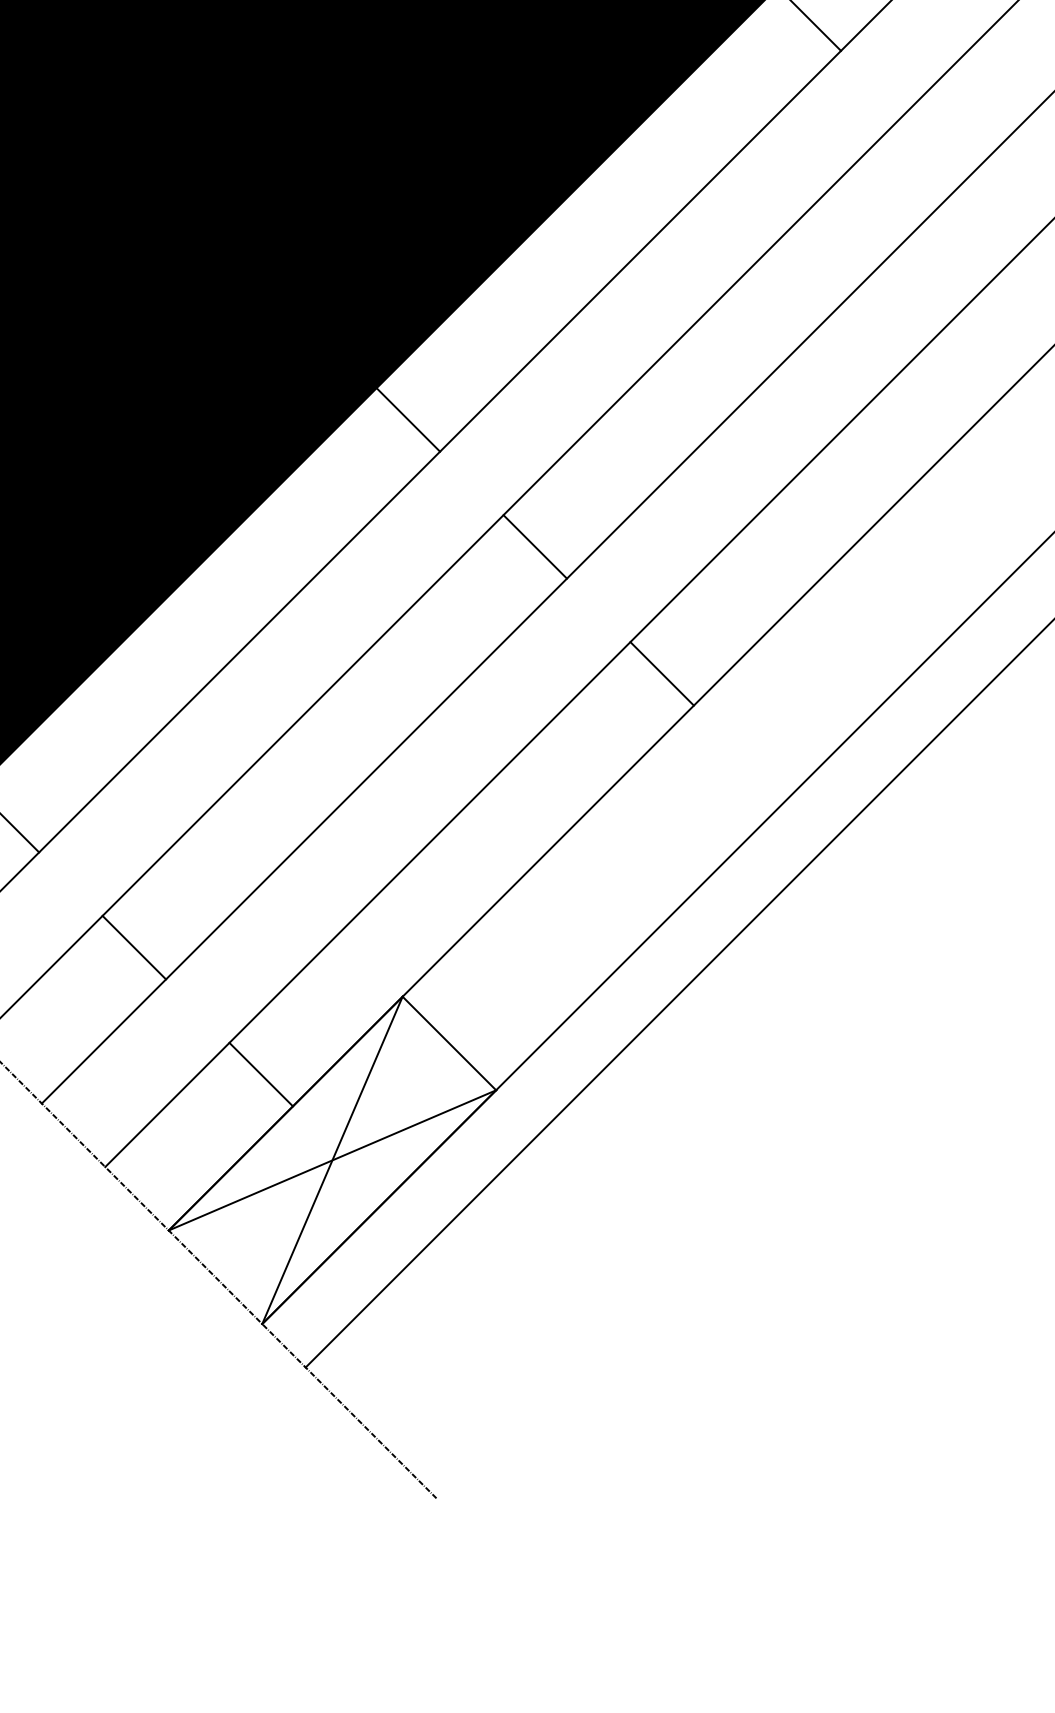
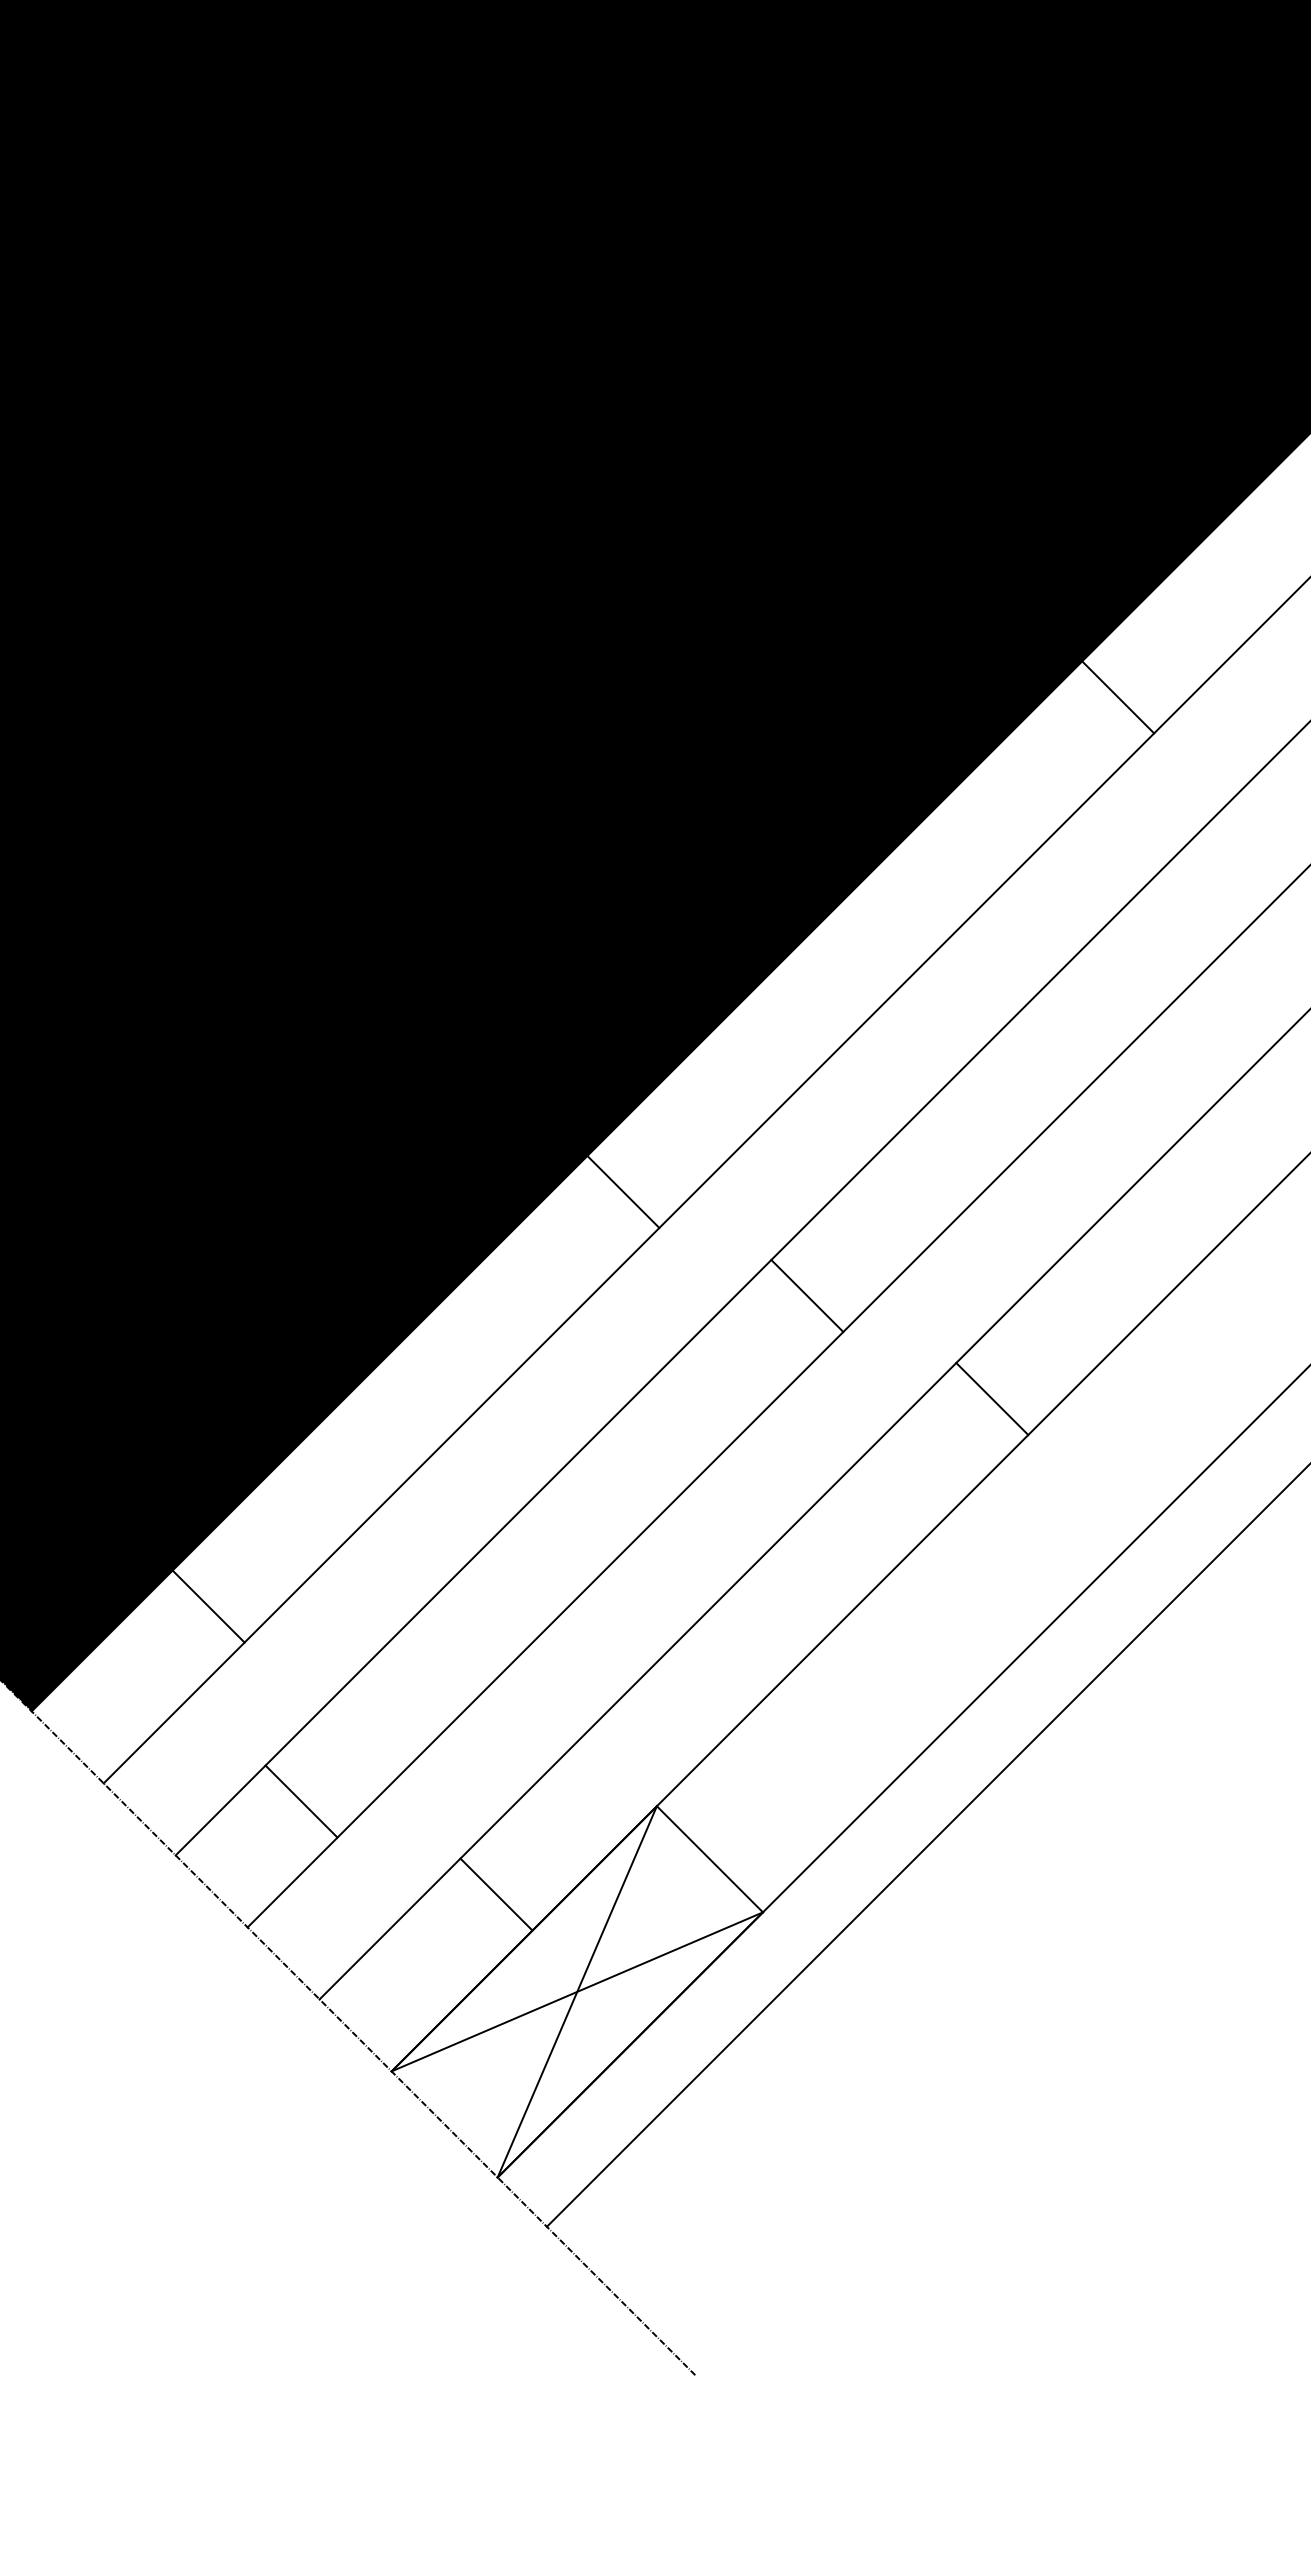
line: (408, 419) -> (623, 1191), moved
line: (662, 673) -> (992, 1398), moved
line: (134, 947) -> (301, 1801), moved

